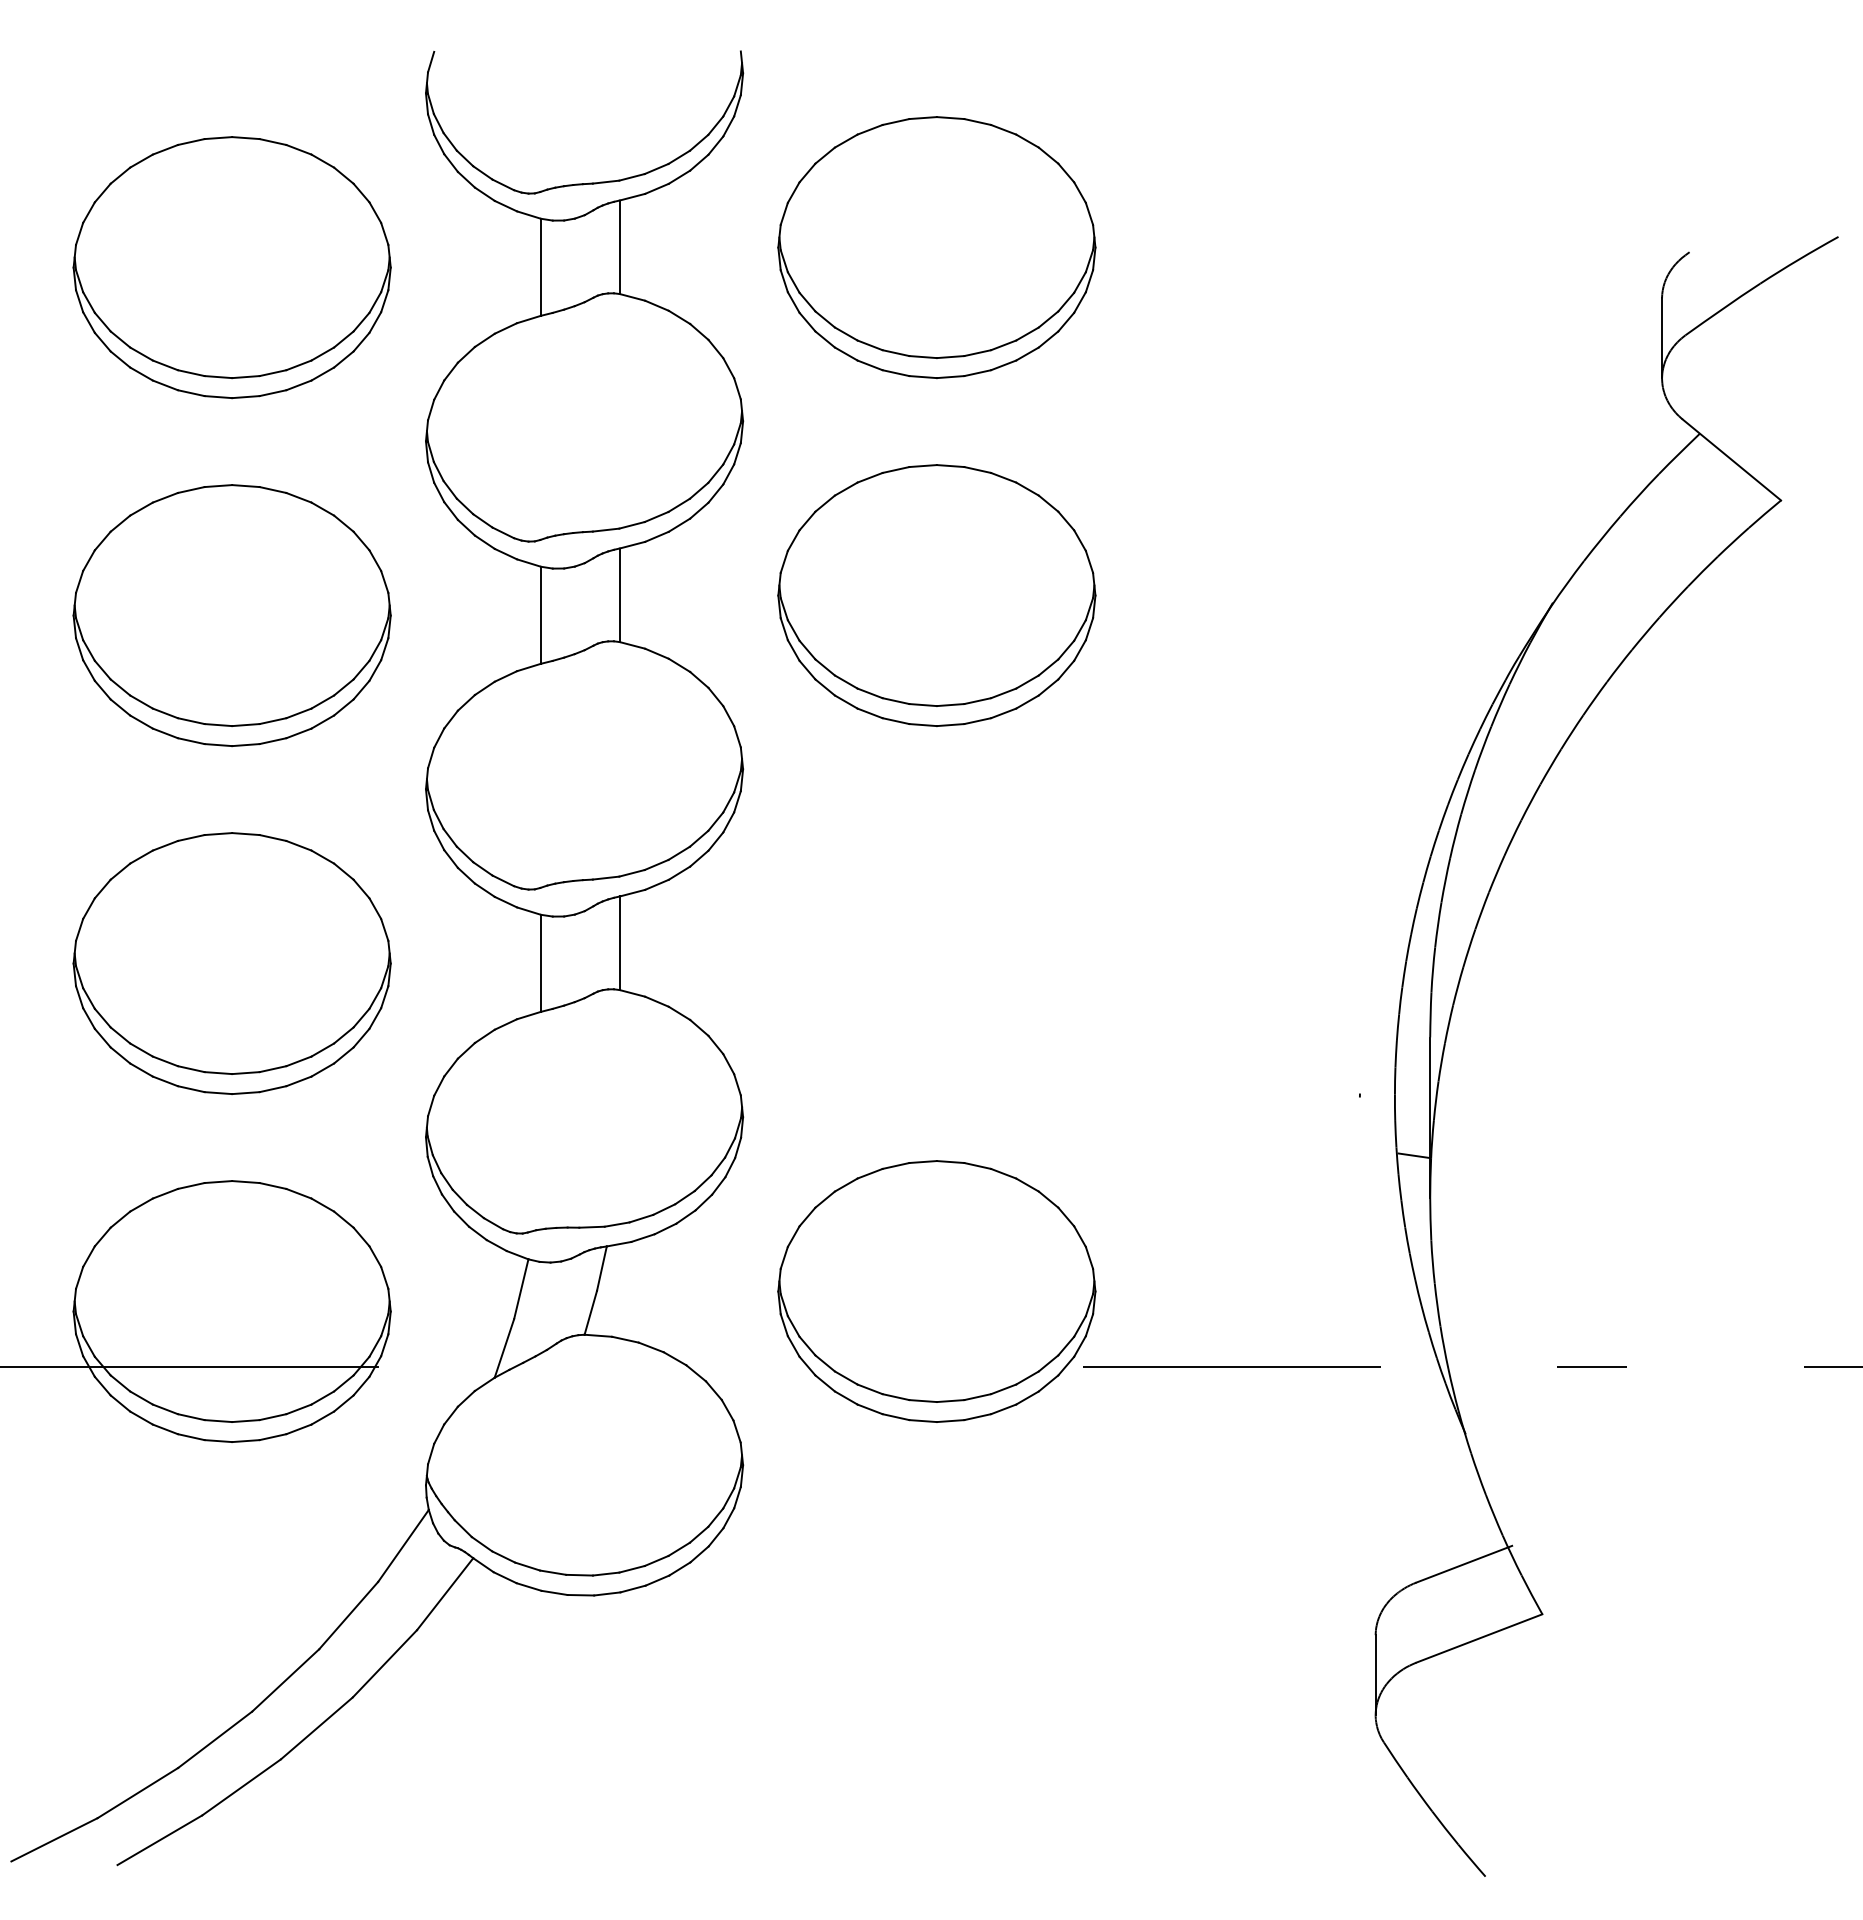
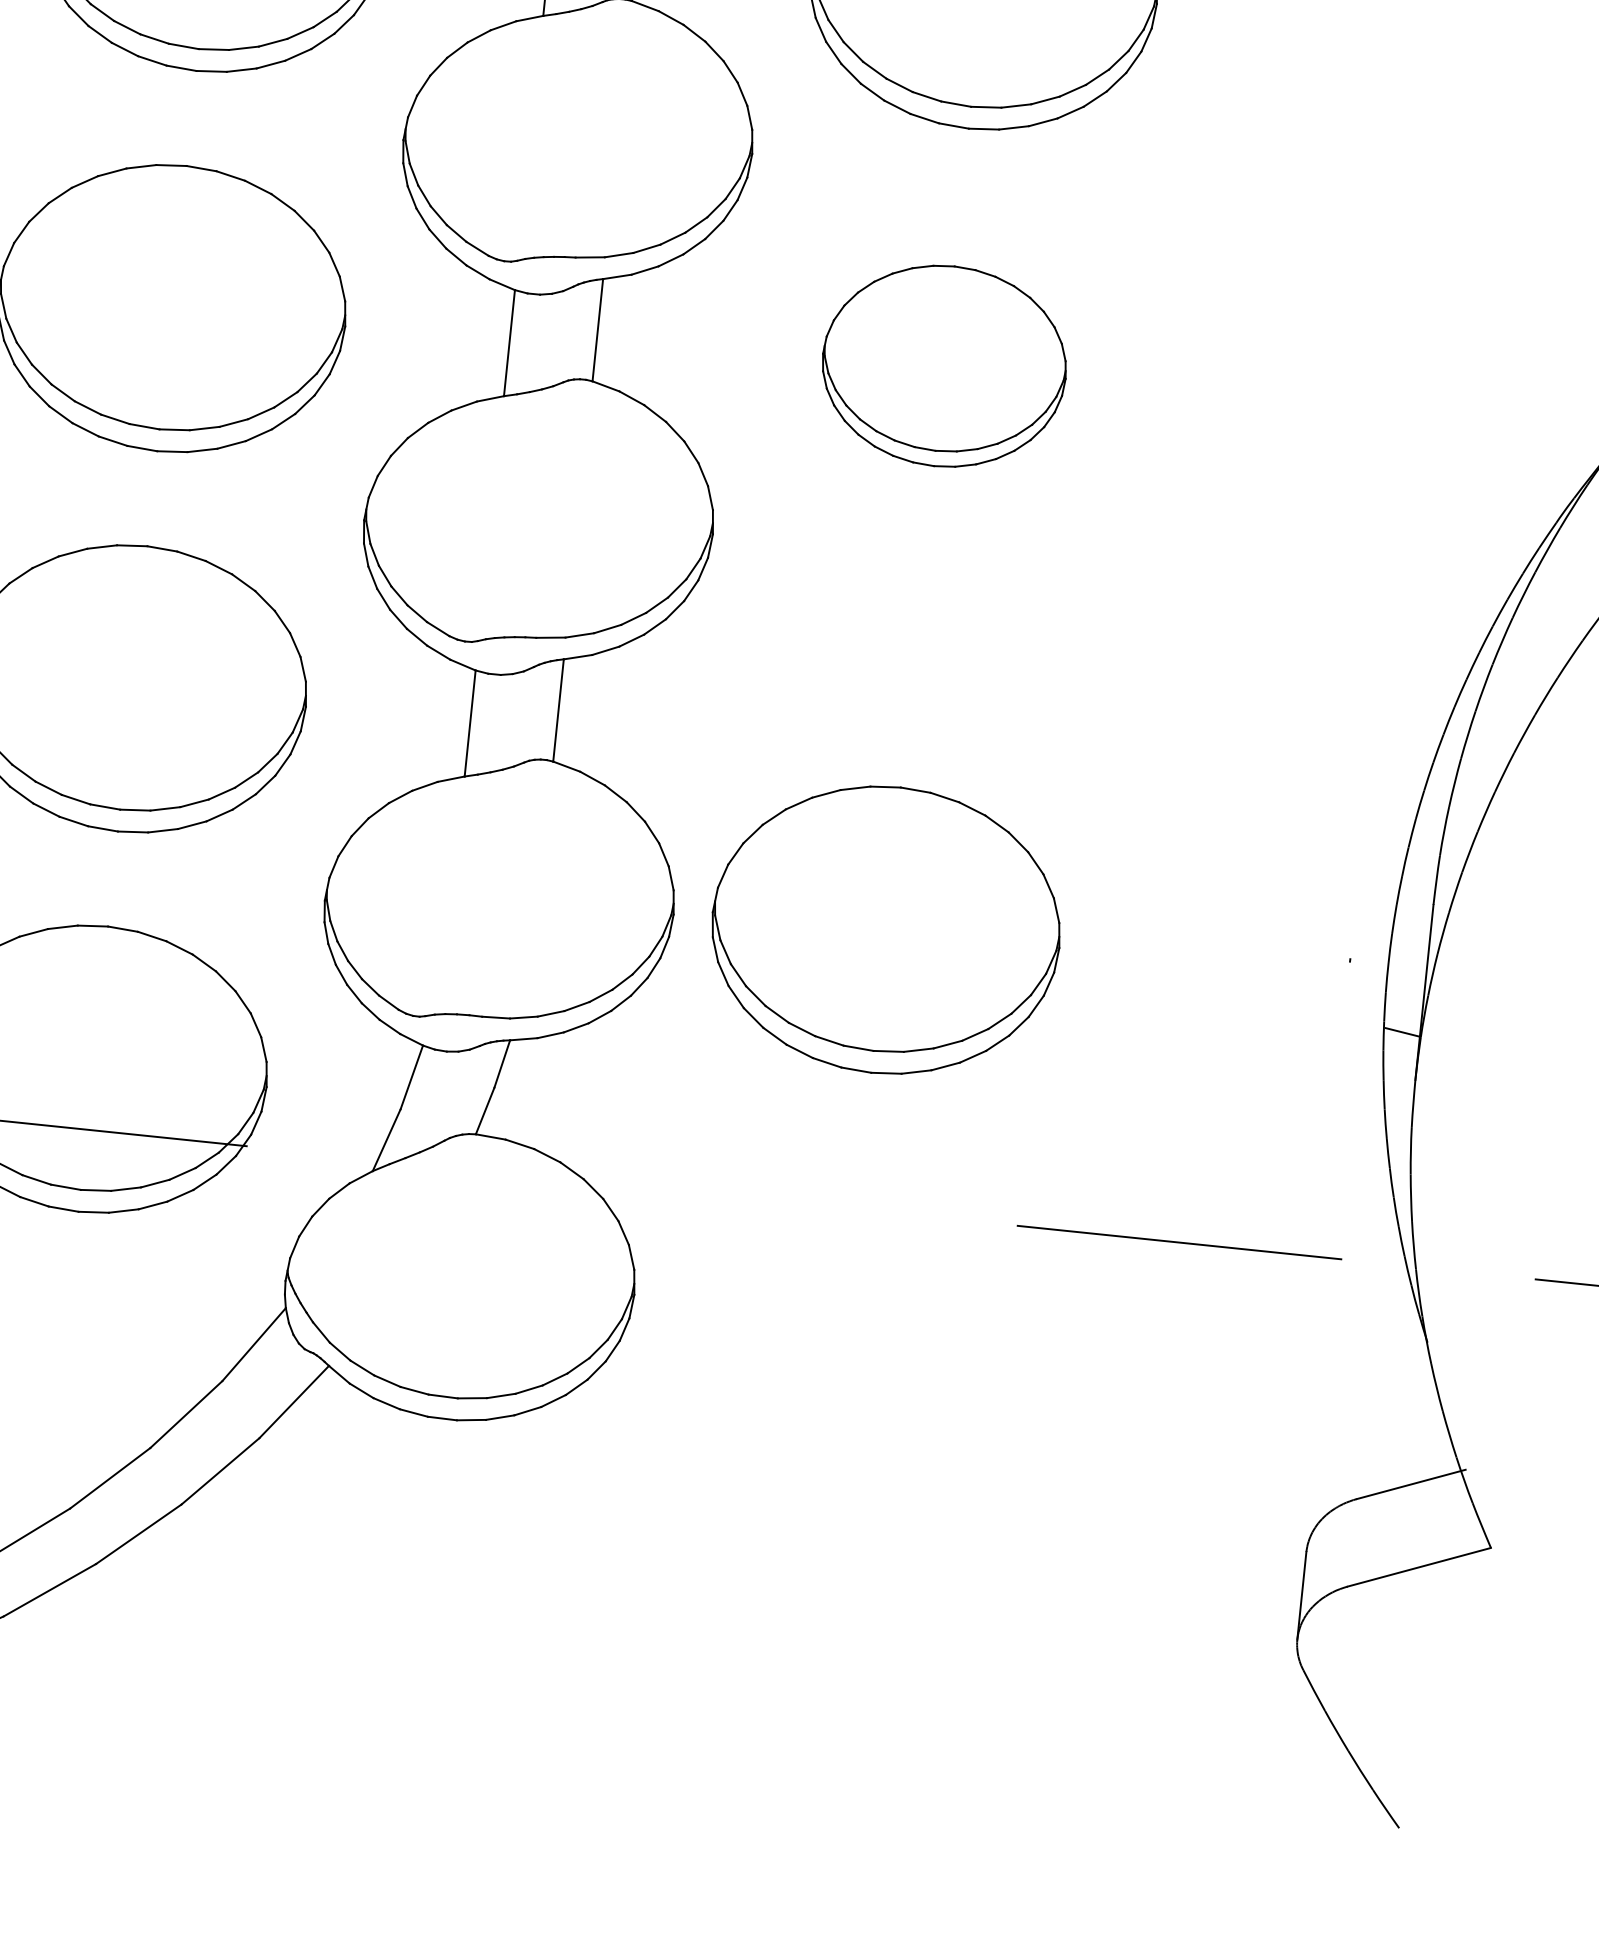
part: (936, 595) -> (943, 366), size x0.7
part: (936, 1291) -> (885, 930), moved

